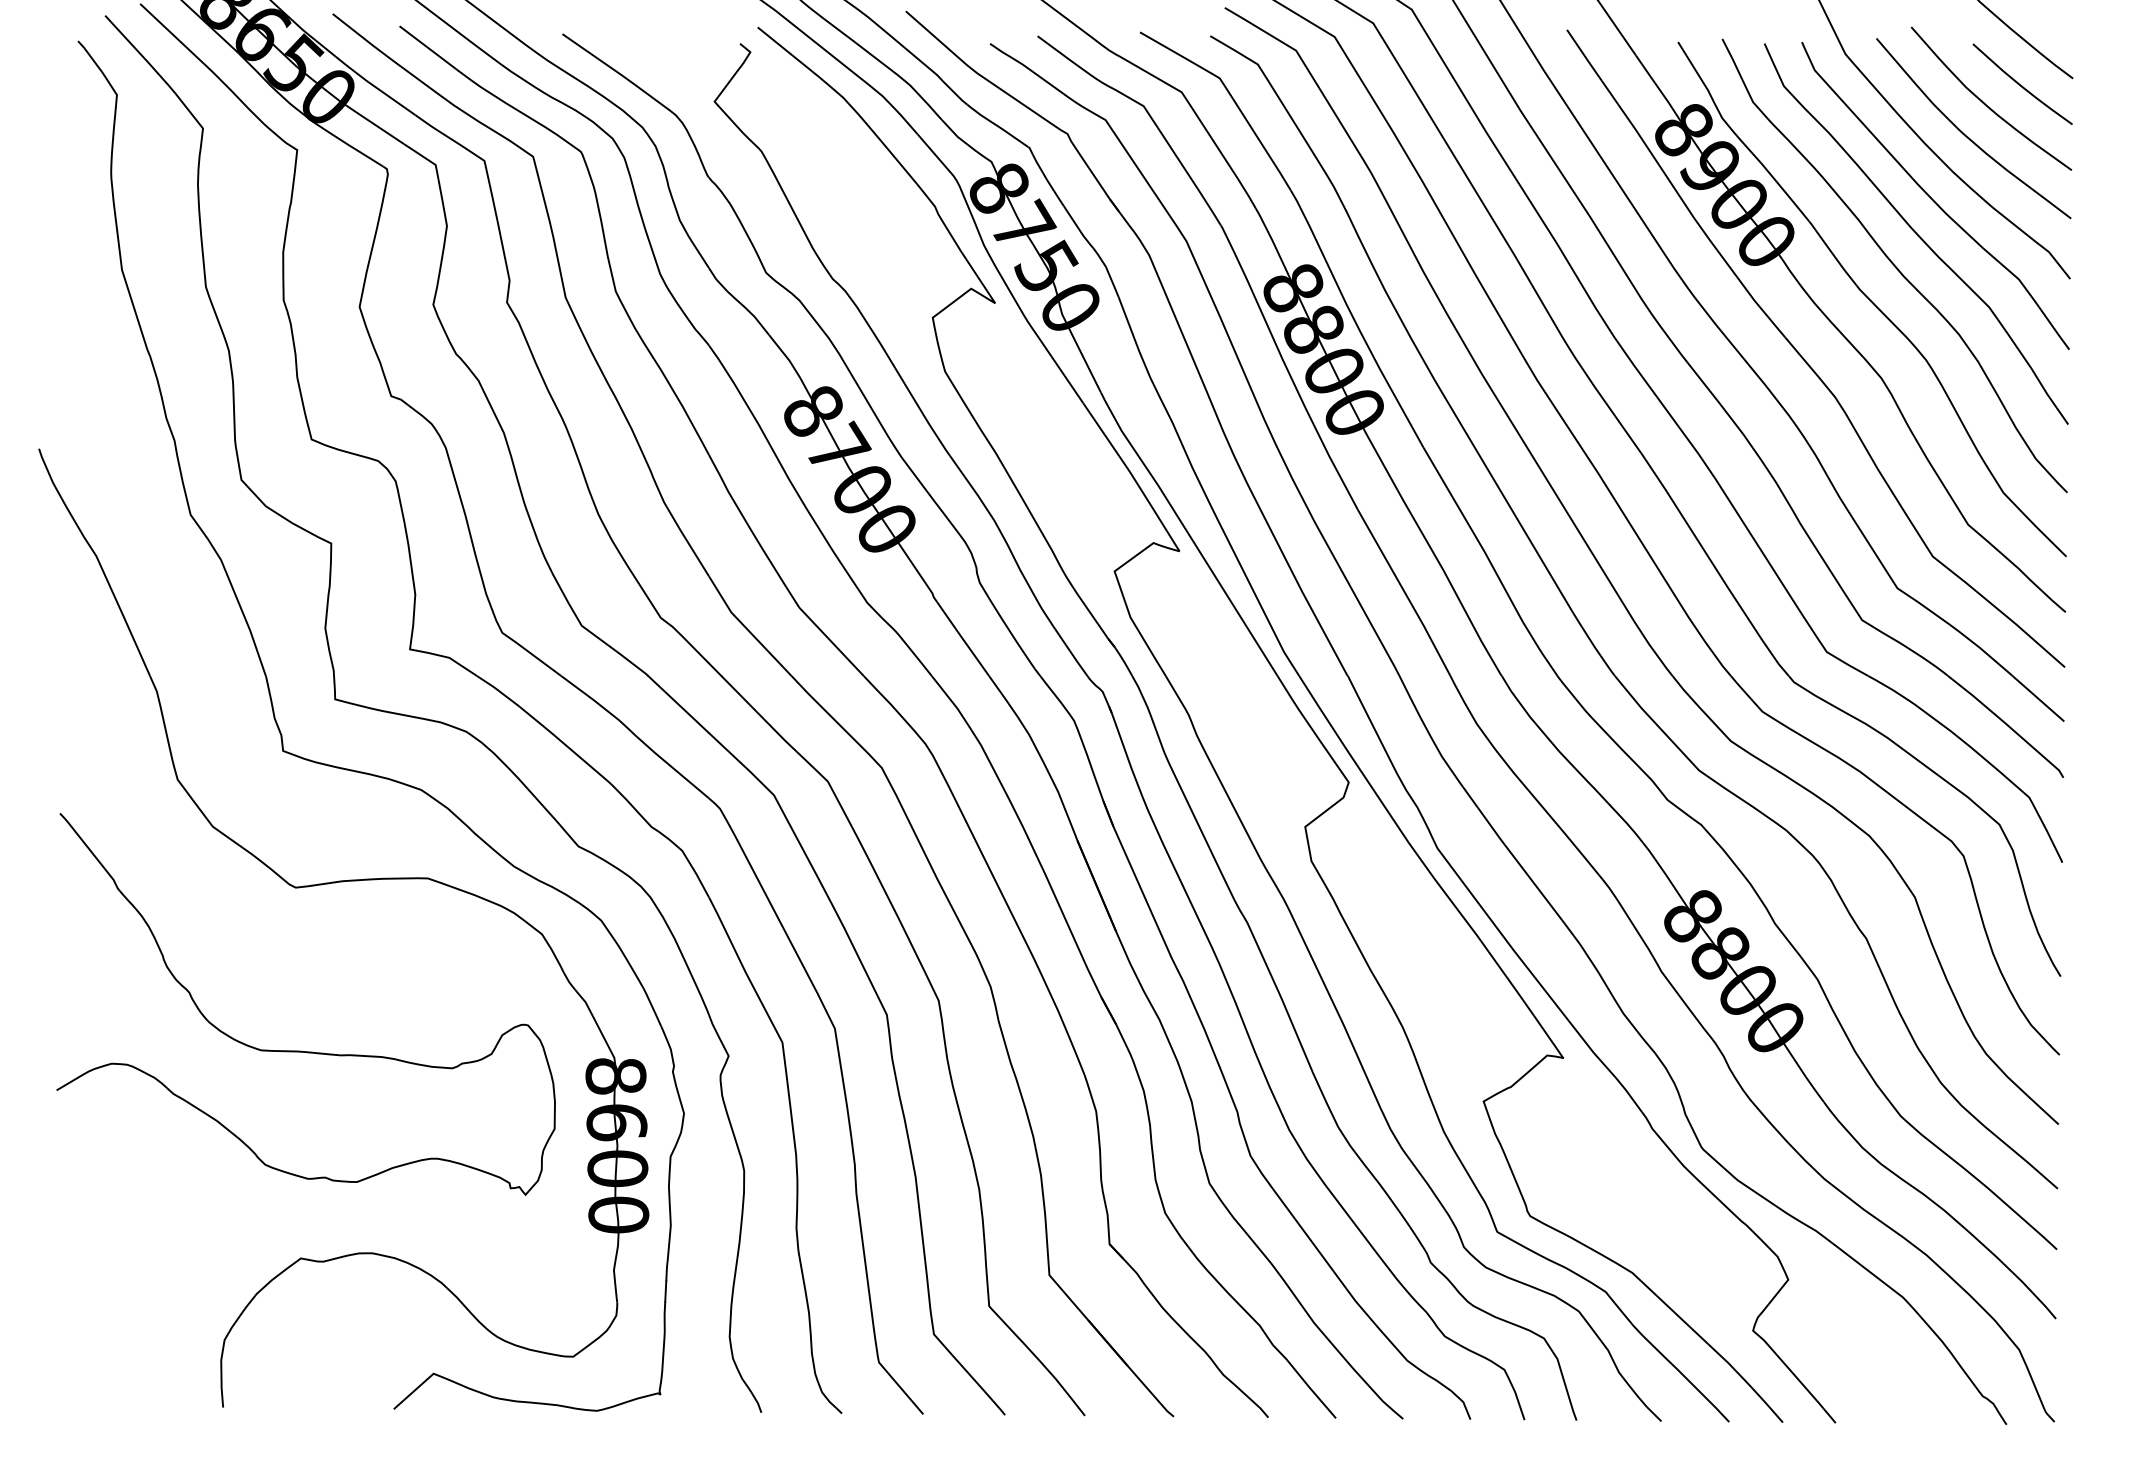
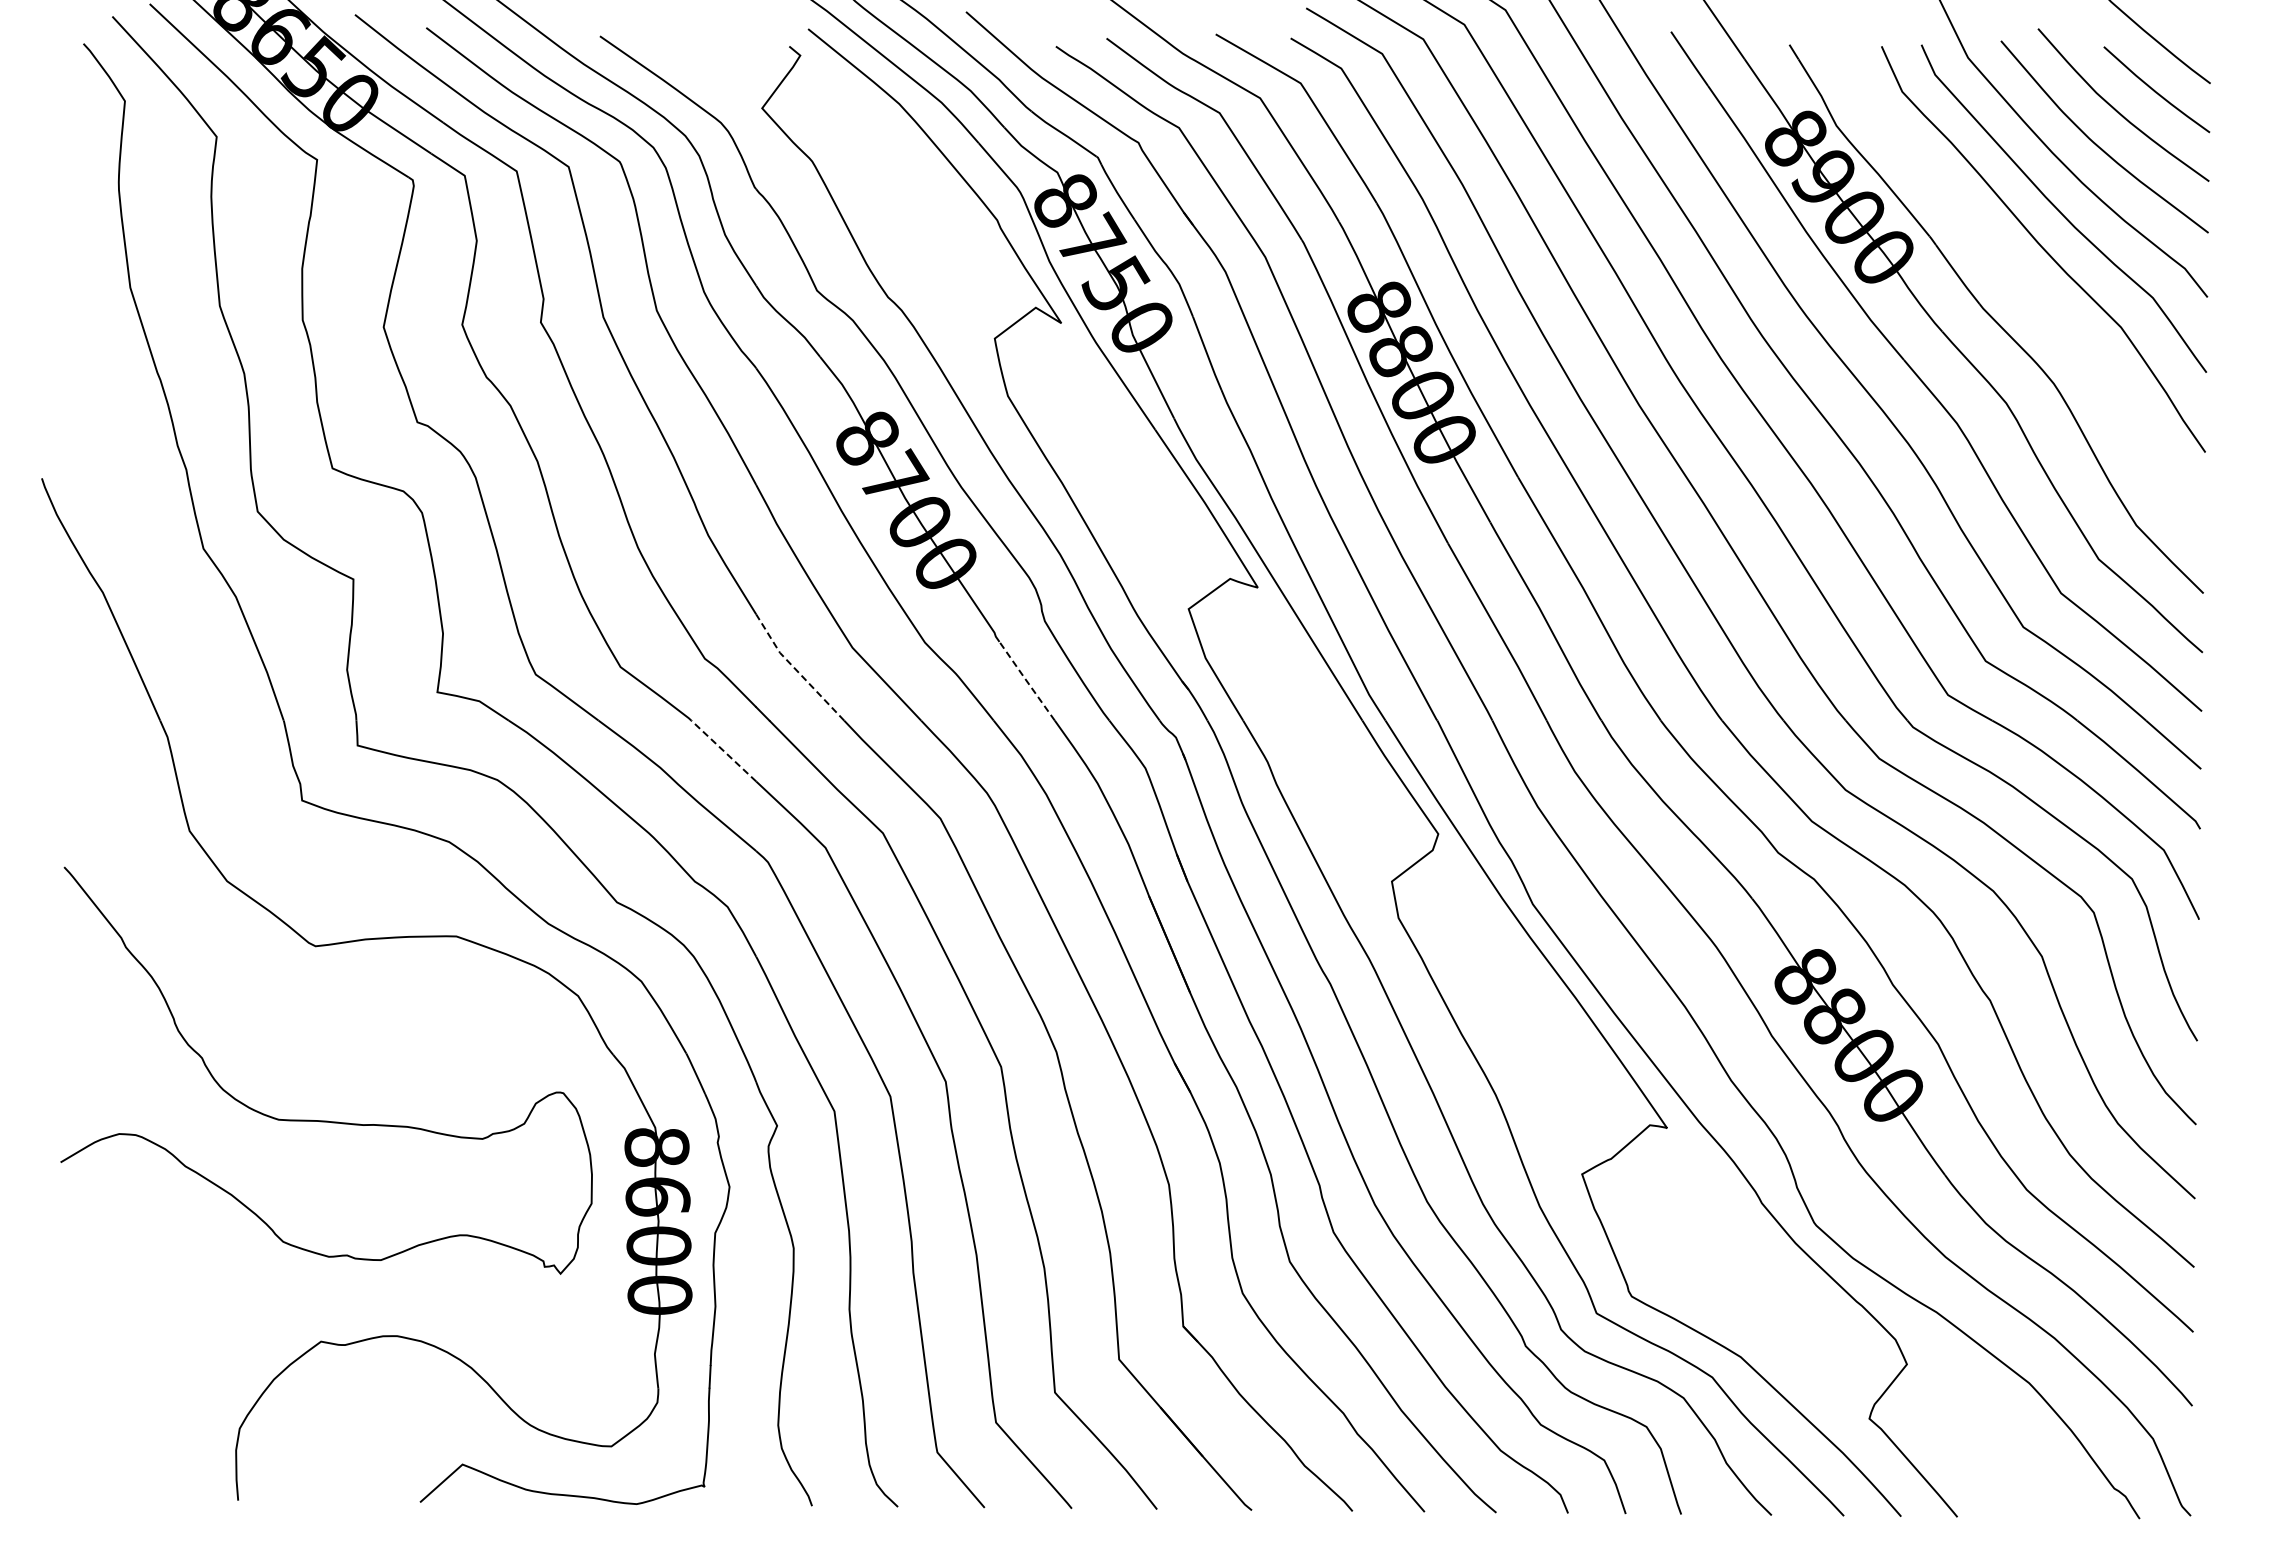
curve: (1894, 266) -> (2020, 283), removed
line: (745, 628) -> (795, 669), solid -> dashed
line: (962, 638) -> (1026, 680), solid -> dashed
line: (678, 704) -> (723, 750), solid -> dashed

